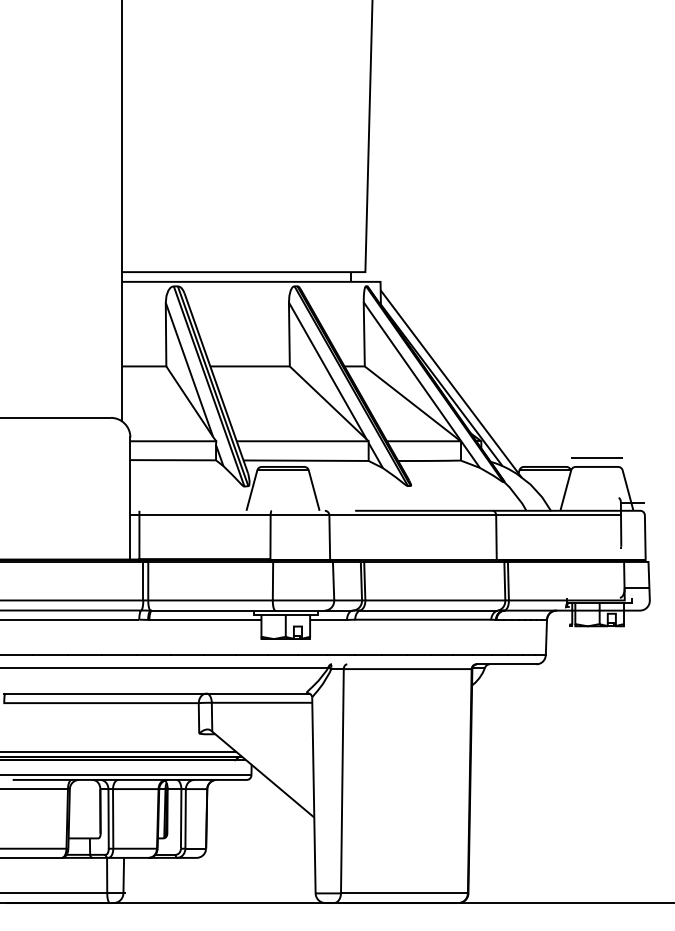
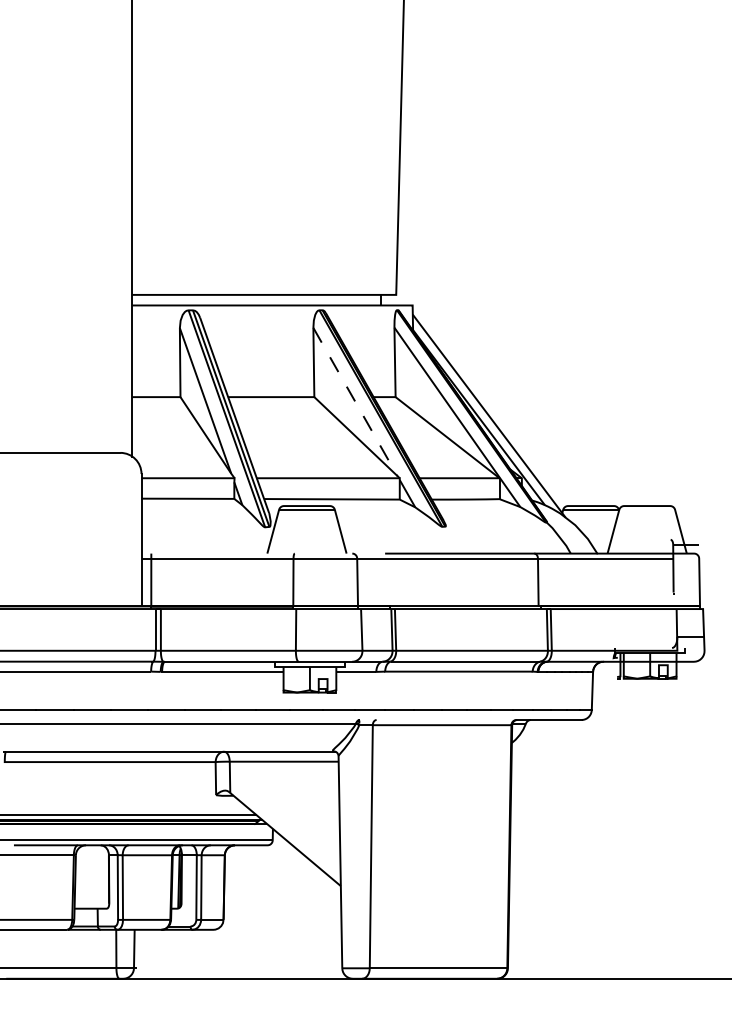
line: (327, 370) -> (355, 401), solid -> dashed
line: (596, 457) -> (646, 495), removed

